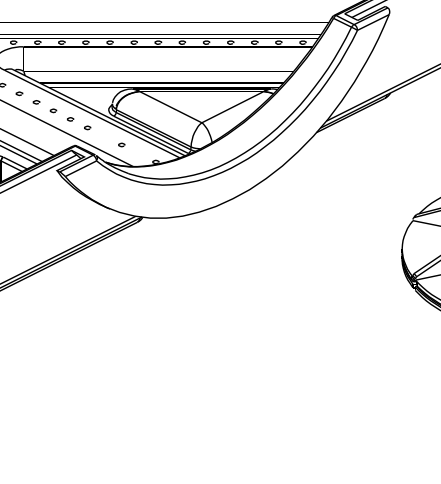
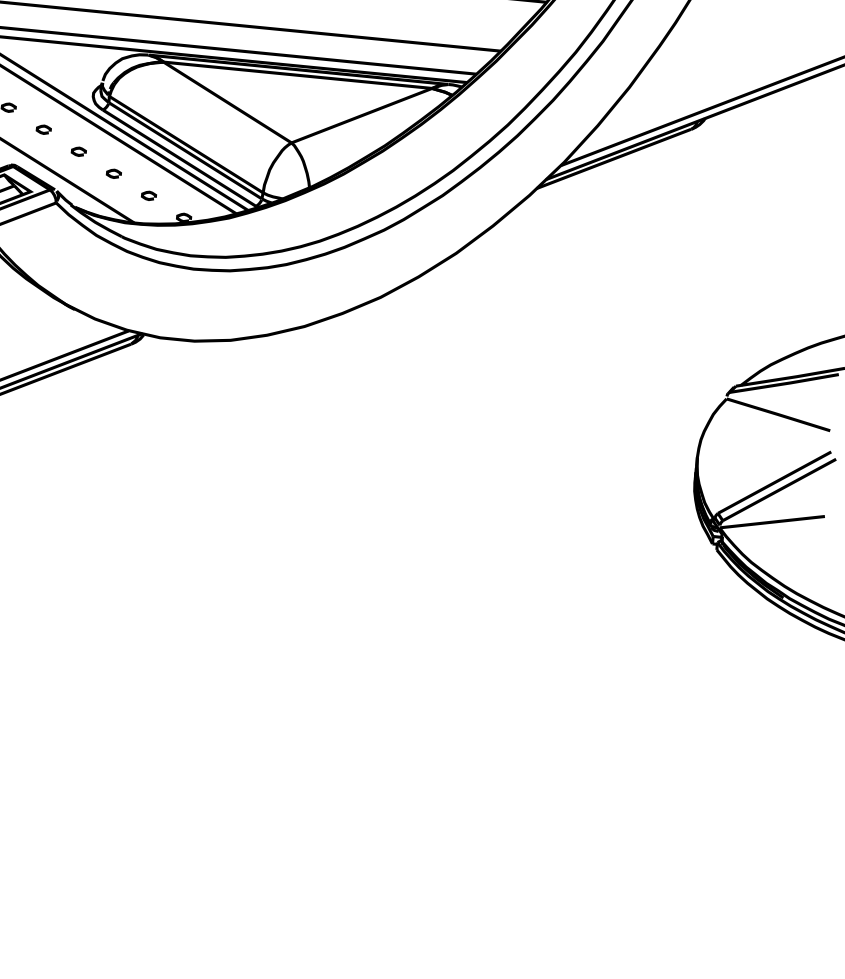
curve: (104, 135) -> (78, 149), added
curve: (138, 152) -> (148, 193), added

